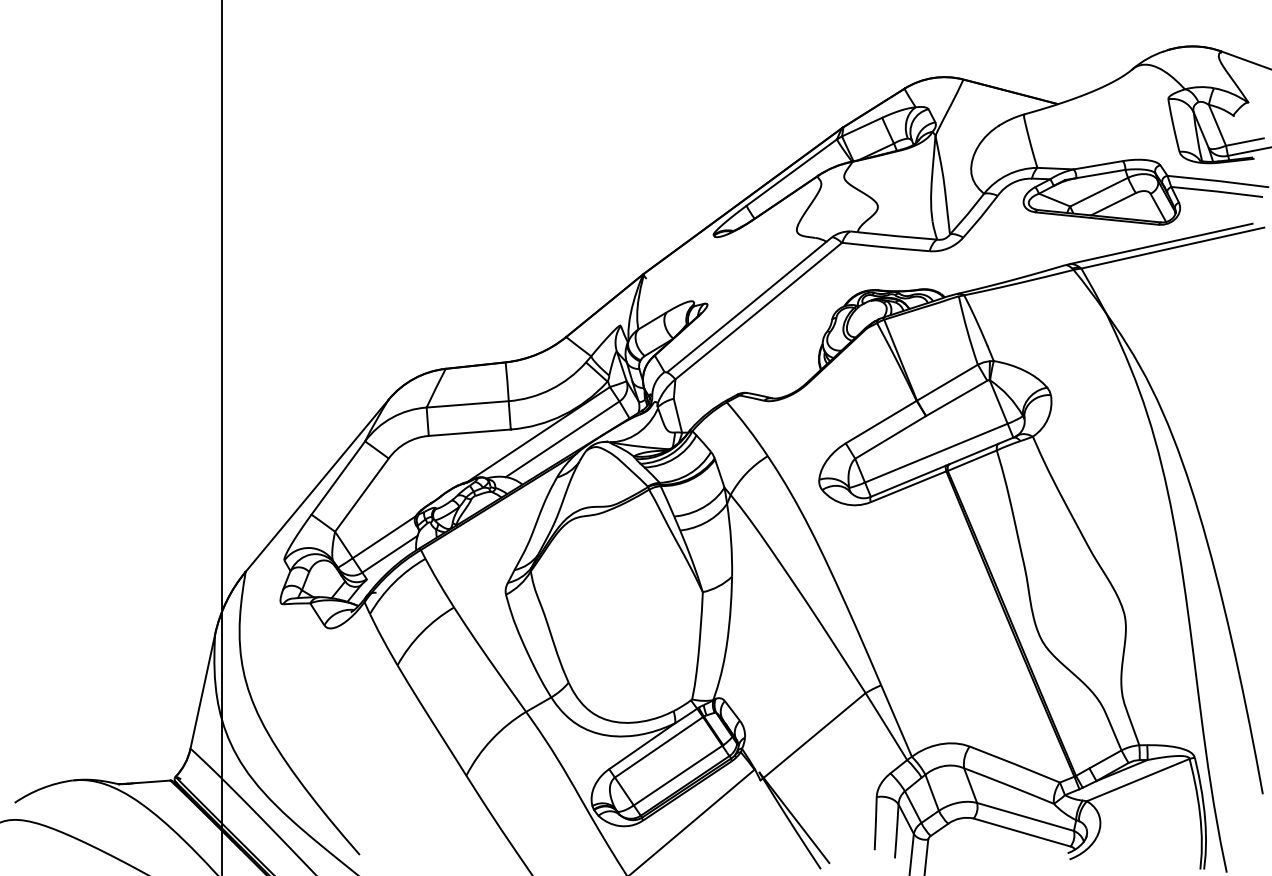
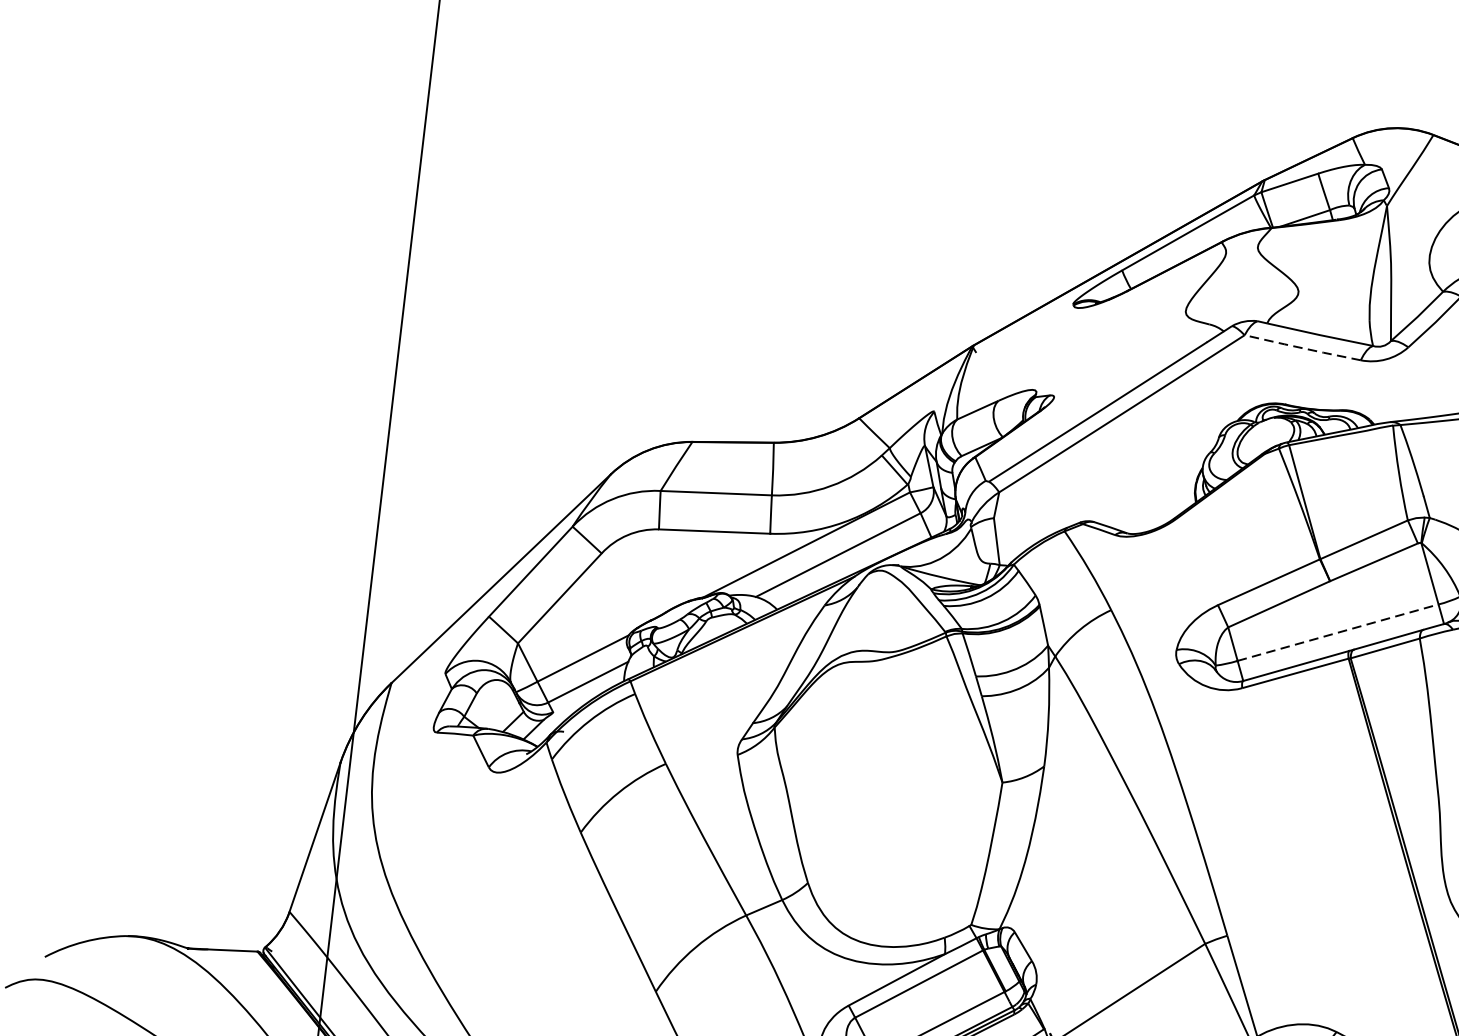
line: (885, 247) -> (1302, 348), solid -> dashed
line: (936, 452) -> (1338, 631), solid -> dashed

